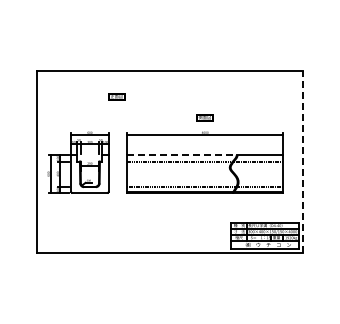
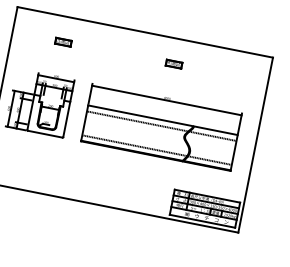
part: (116, 96) -> (63, 41), moved
part: (204, 117) -> (173, 63), moved
line: (181, 155) -> (140, 115), dashed -> solid
line: (303, 161) -> (256, 144), dashed -> solid

